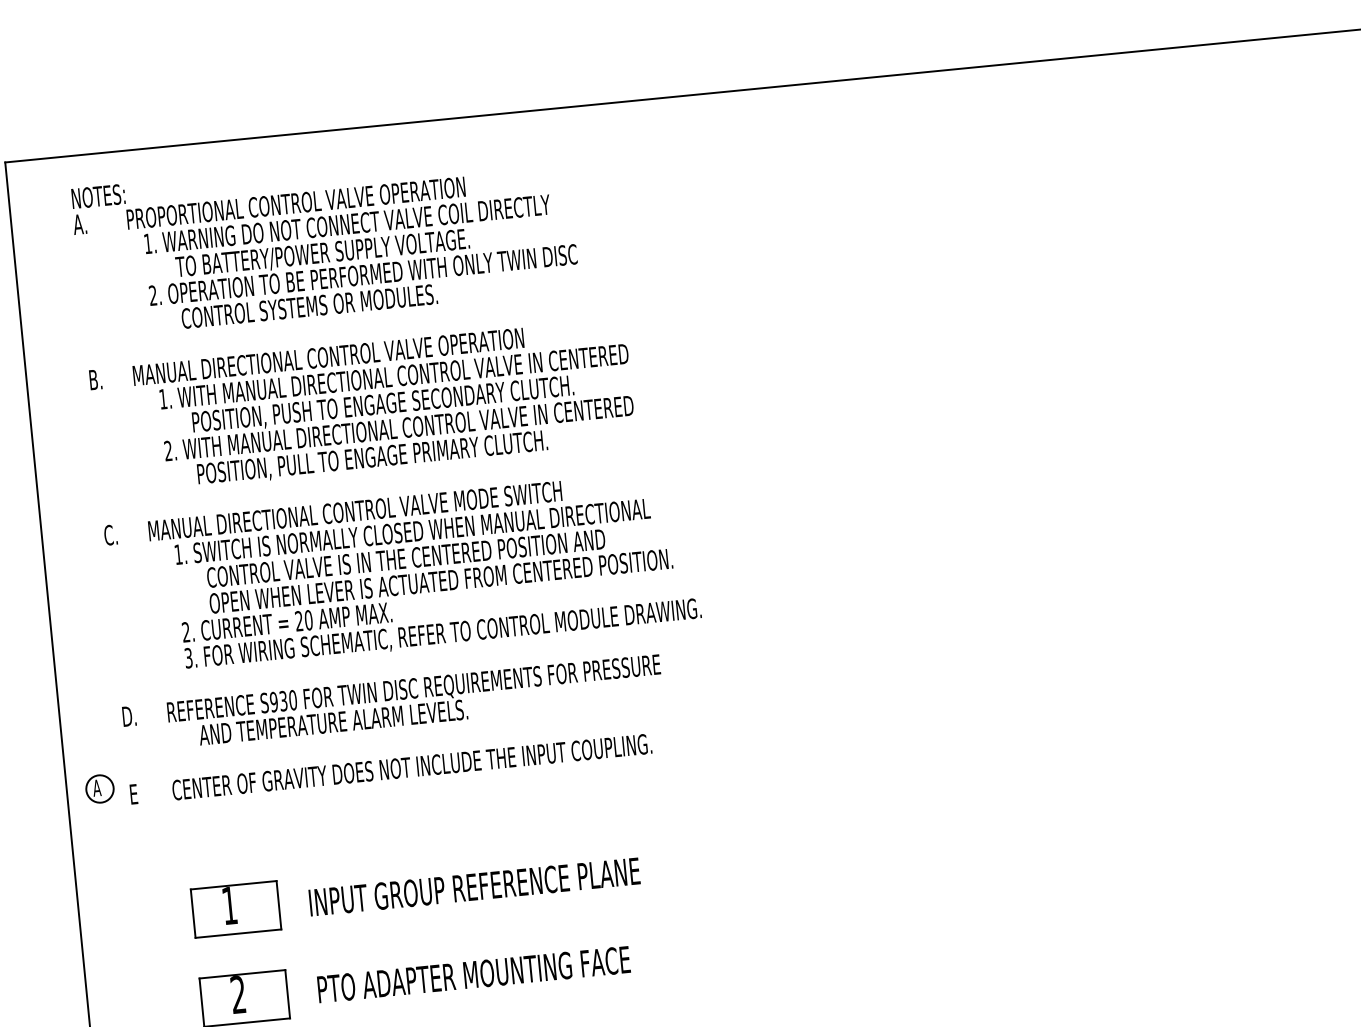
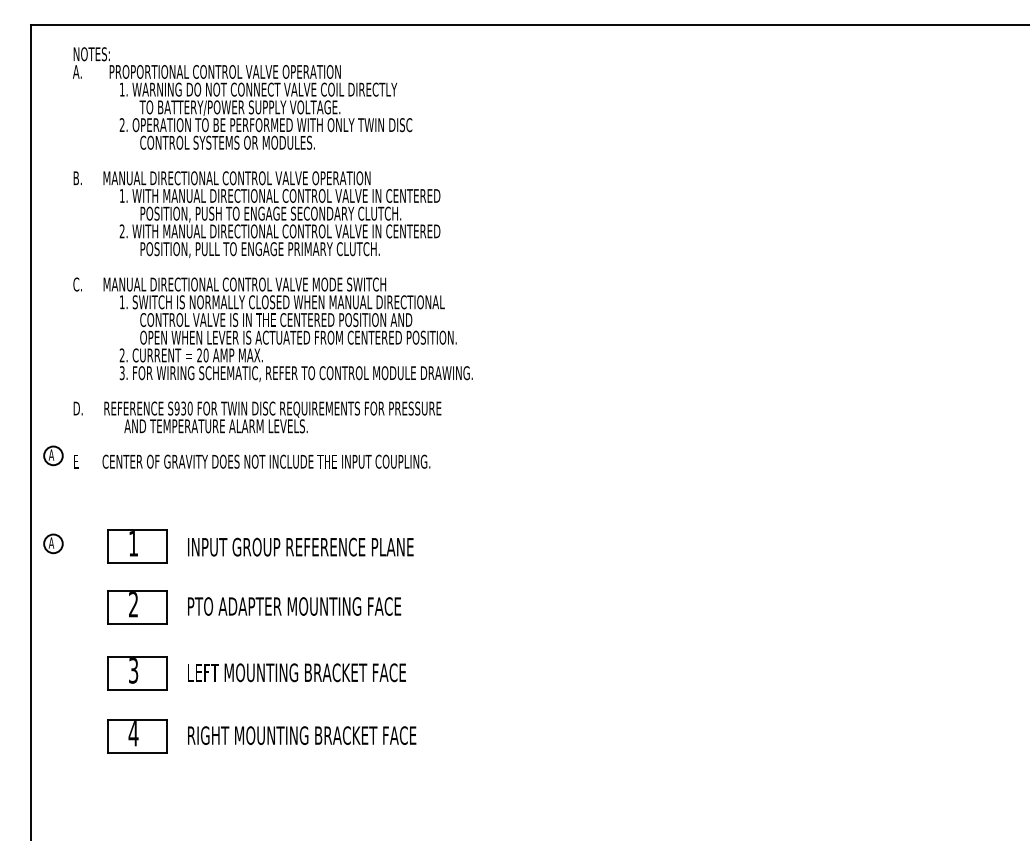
part: (112, 917) -> (53, 543), added

